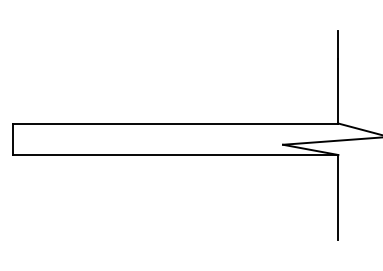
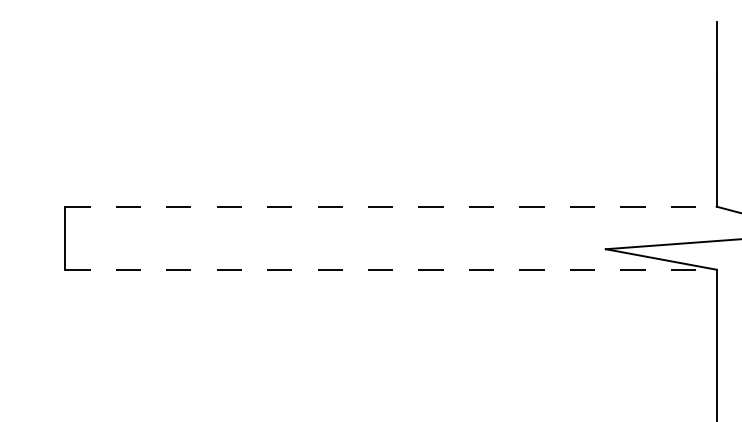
line: (175, 123) -> (390, 206), solid -> dashed
line: (175, 155) -> (390, 270), solid -> dashed

